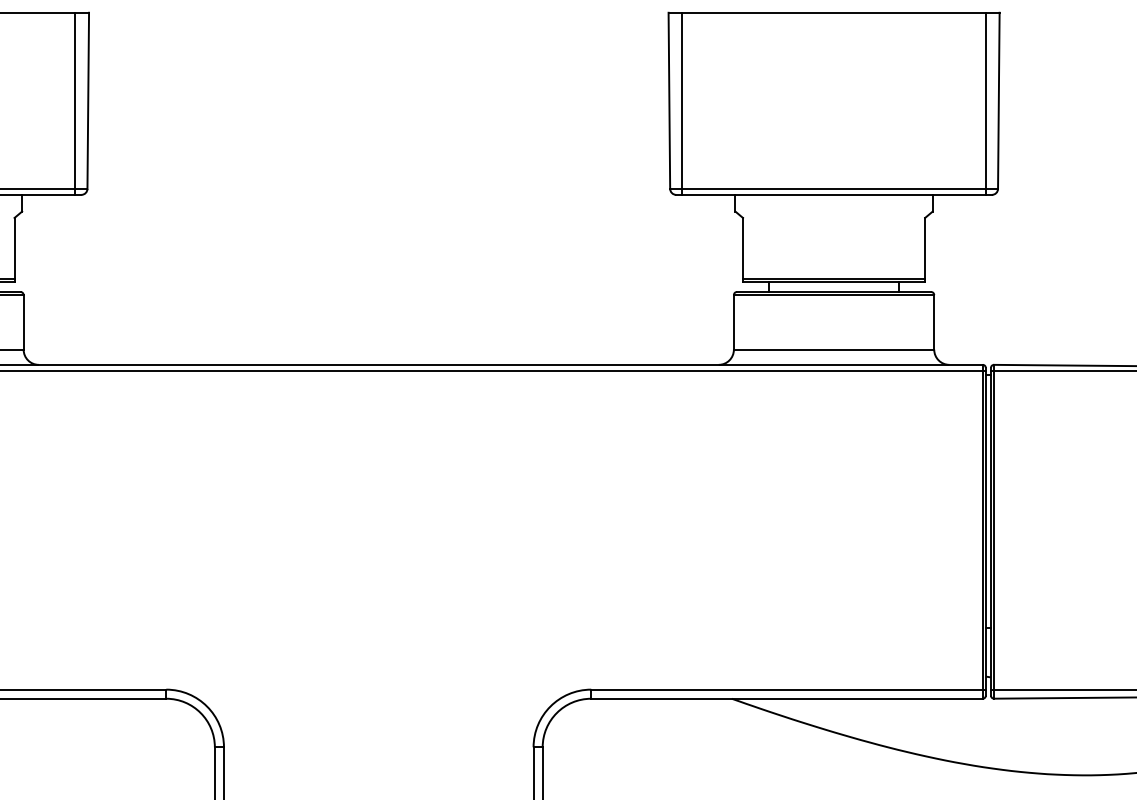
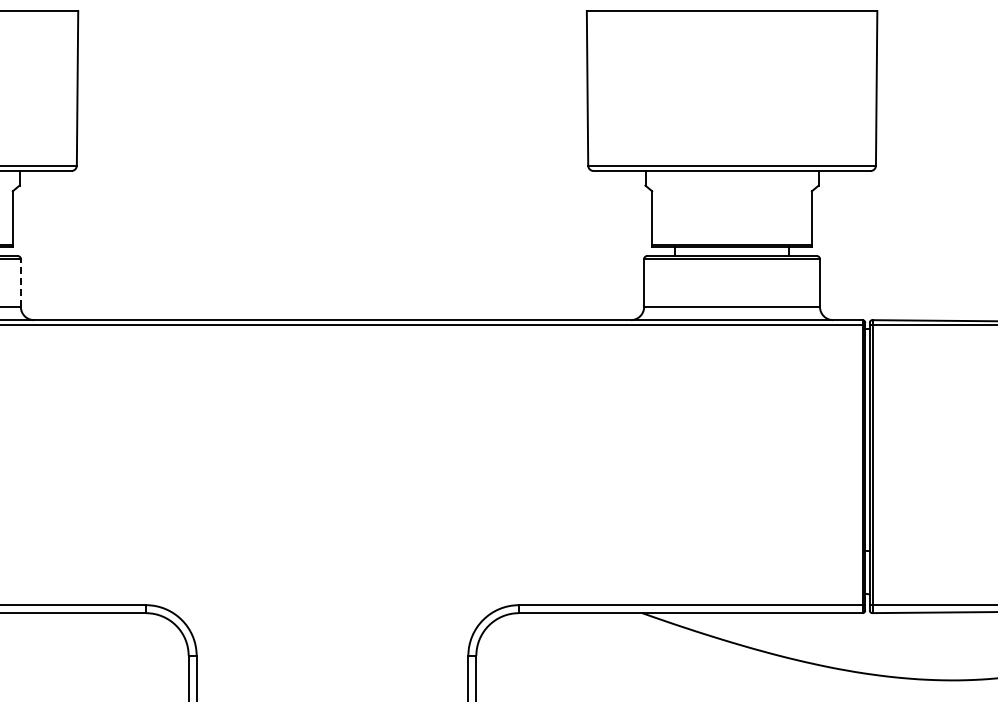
line: (75, 104) -> (66, 91), removed
line: (681, 104) -> (598, 91), removed
line: (986, 104) -> (865, 91), removed
line: (23, 321) -> (20, 282), solid -> dashed

